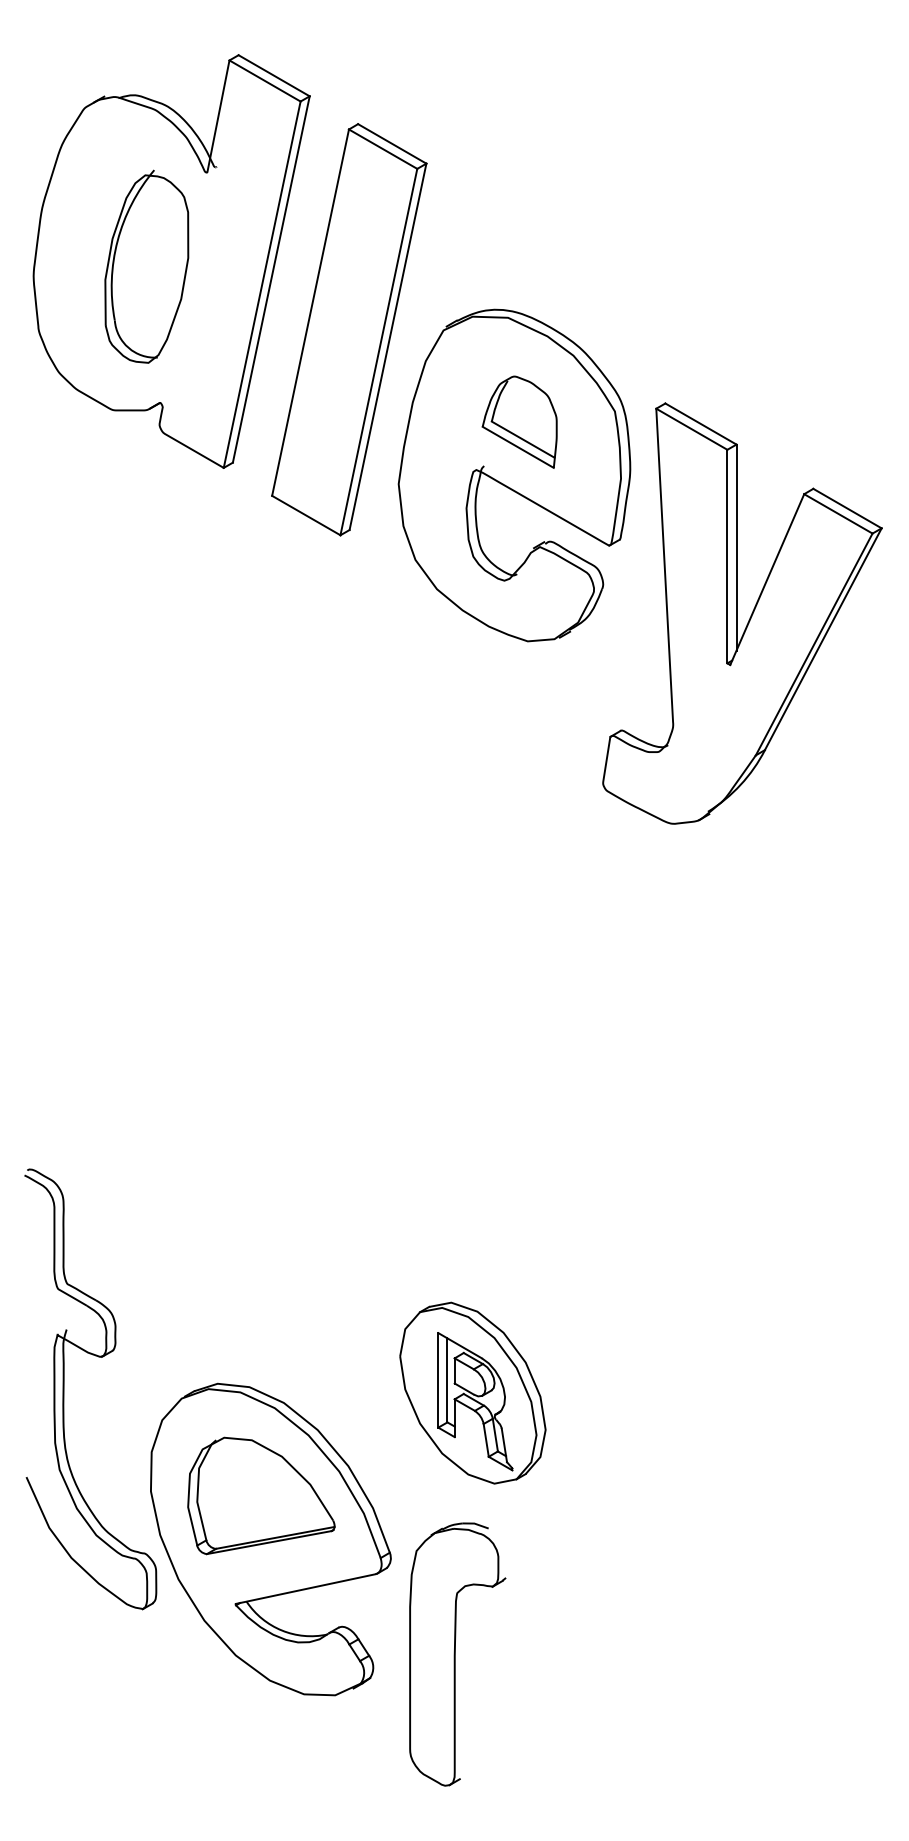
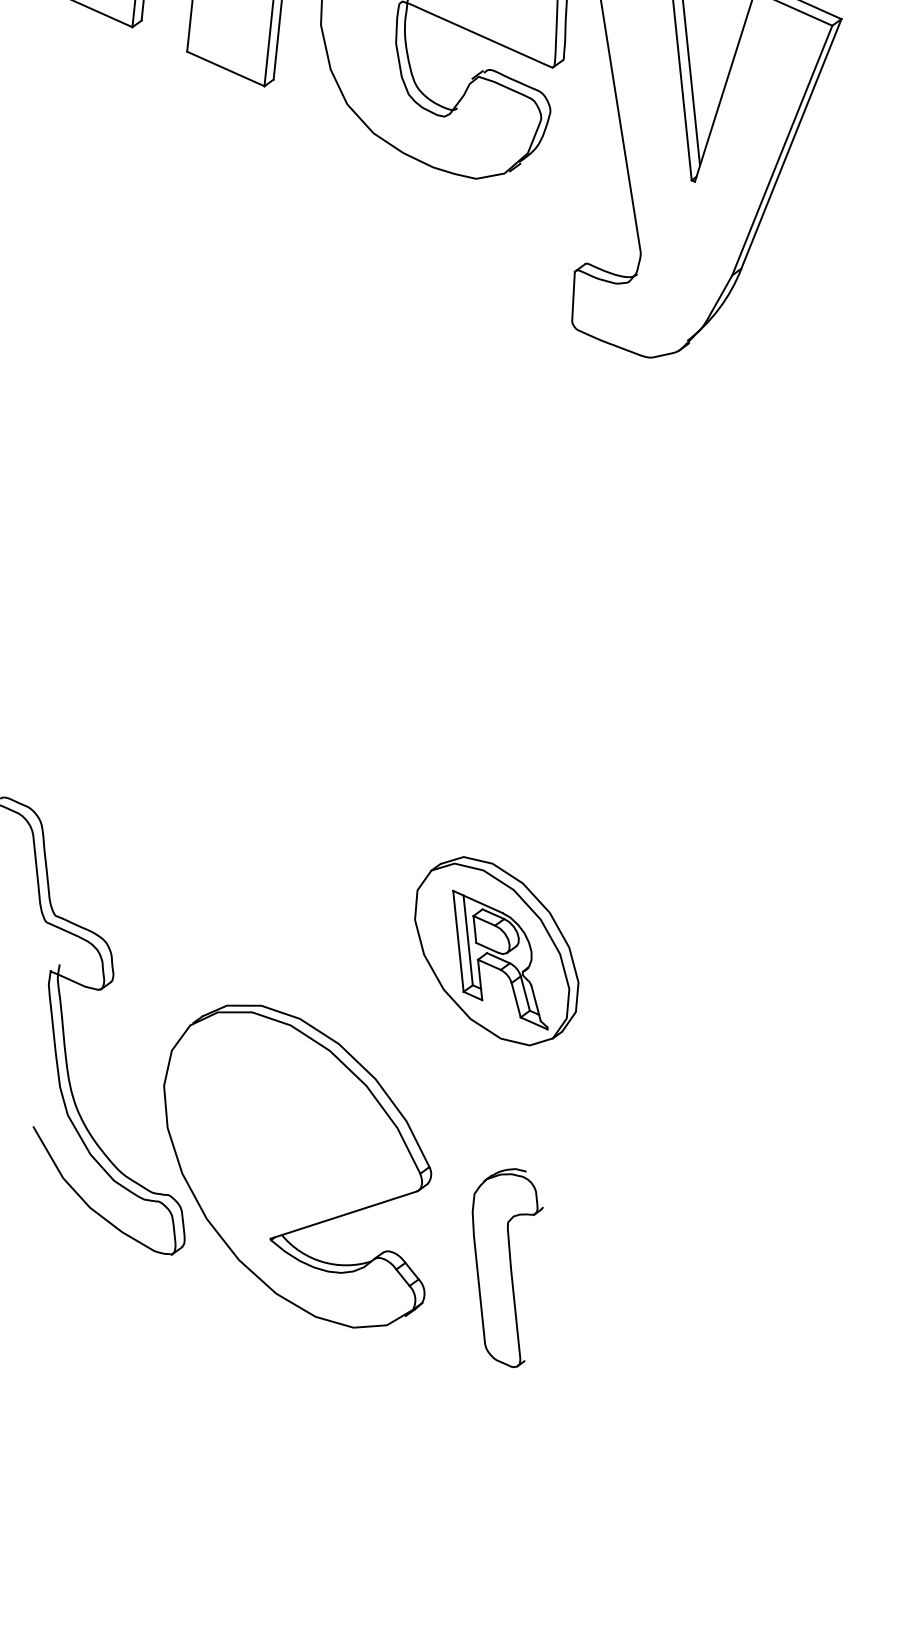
part: (472, 1392) -> (496, 950), moved
part: (261, 1495) -> (286, 1120), removed
part: (457, 1654) -> (512, 1268), size x0.7

